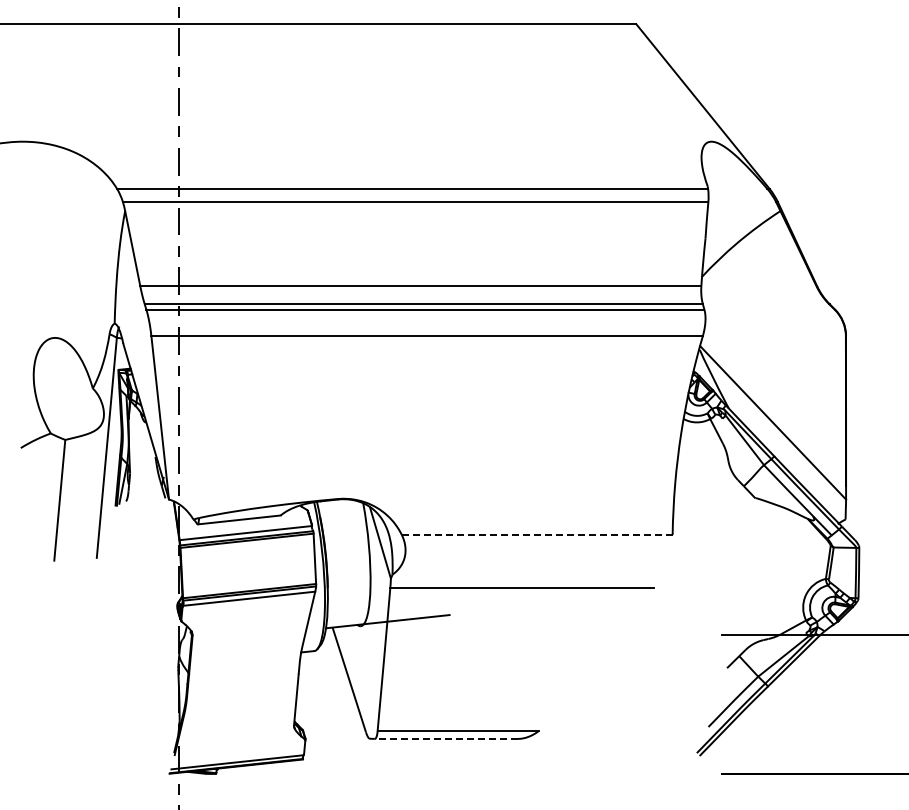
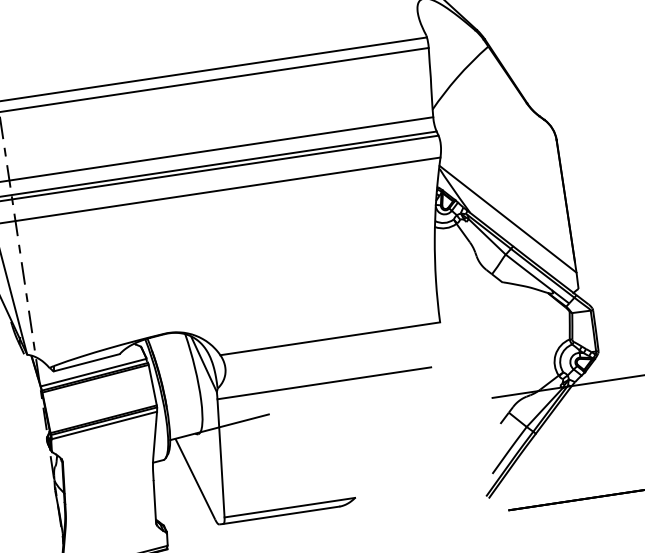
line: (537, 534) -> (330, 338), dashed -> solid
line: (446, 738) -> (281, 514), dashed -> solid

